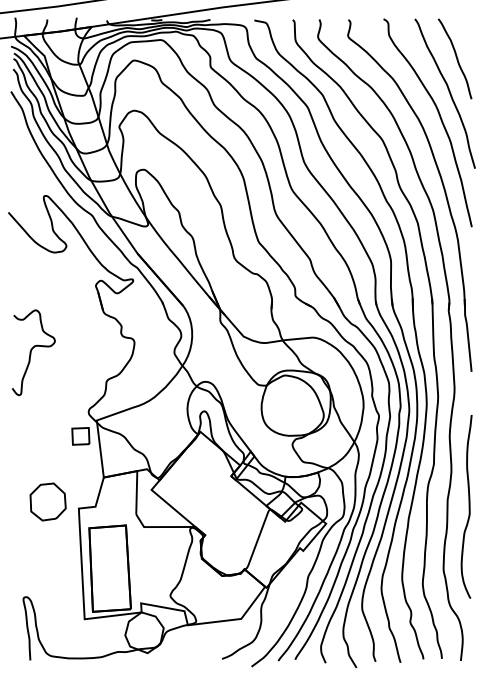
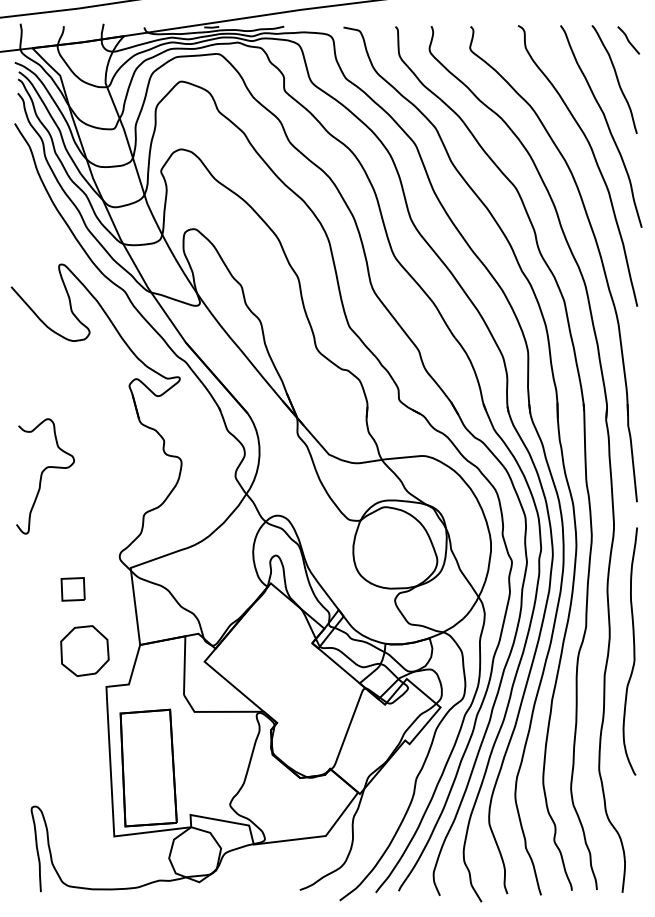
line: (465, 30) -> (628, 40), added
part: (80, 436) -> (72, 589), moved
part: (47, 501) -> (84, 650), moved
curve: (469, 506) -> (633, 651), moved

